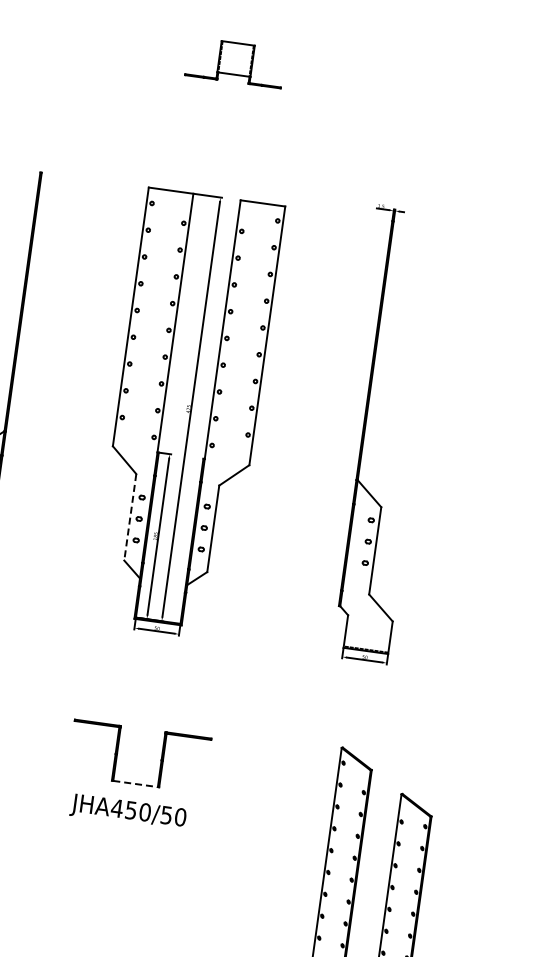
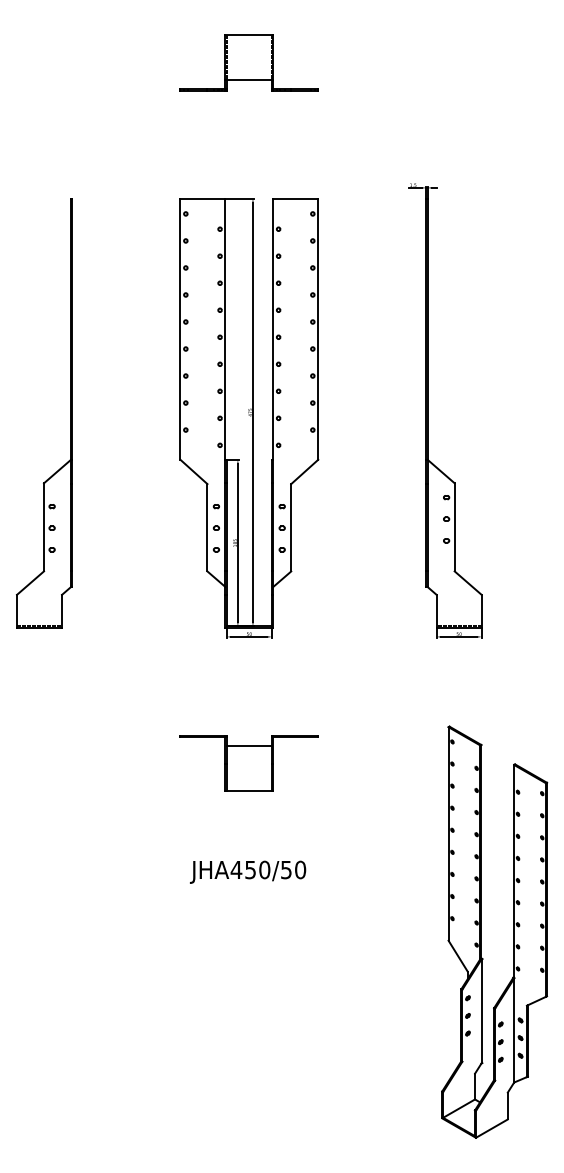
part: (234, 62) -> (248, 62), size x1.43
line: (130, 517) -> (207, 527), dashed -> solid
line: (140, 739) -> (248, 746), added
line: (135, 784) -> (249, 791), dashed -> solid
text: (128, 811) -> (248, 871), moved

